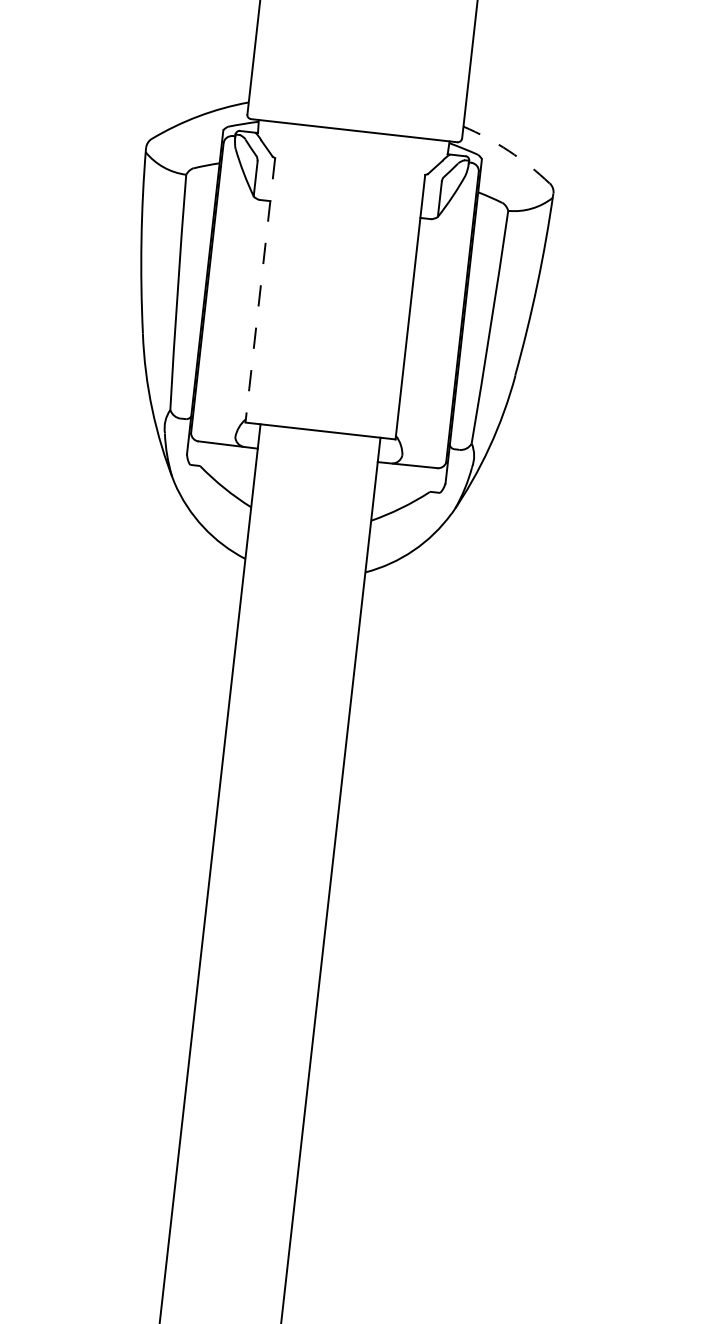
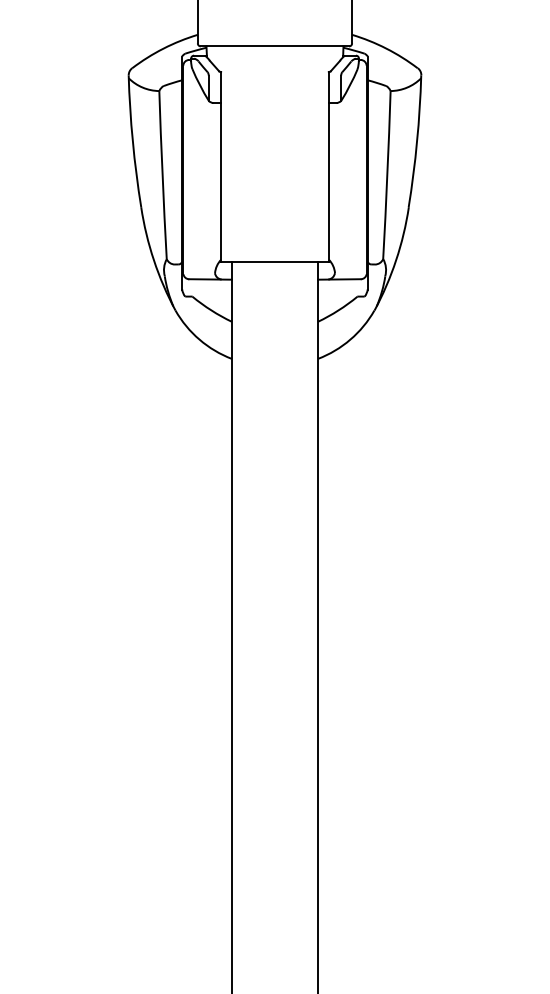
arc: (509, 150) -> (386, 48), dashed -> solid
line: (260, 290) -> (221, 167), dashed -> solid

